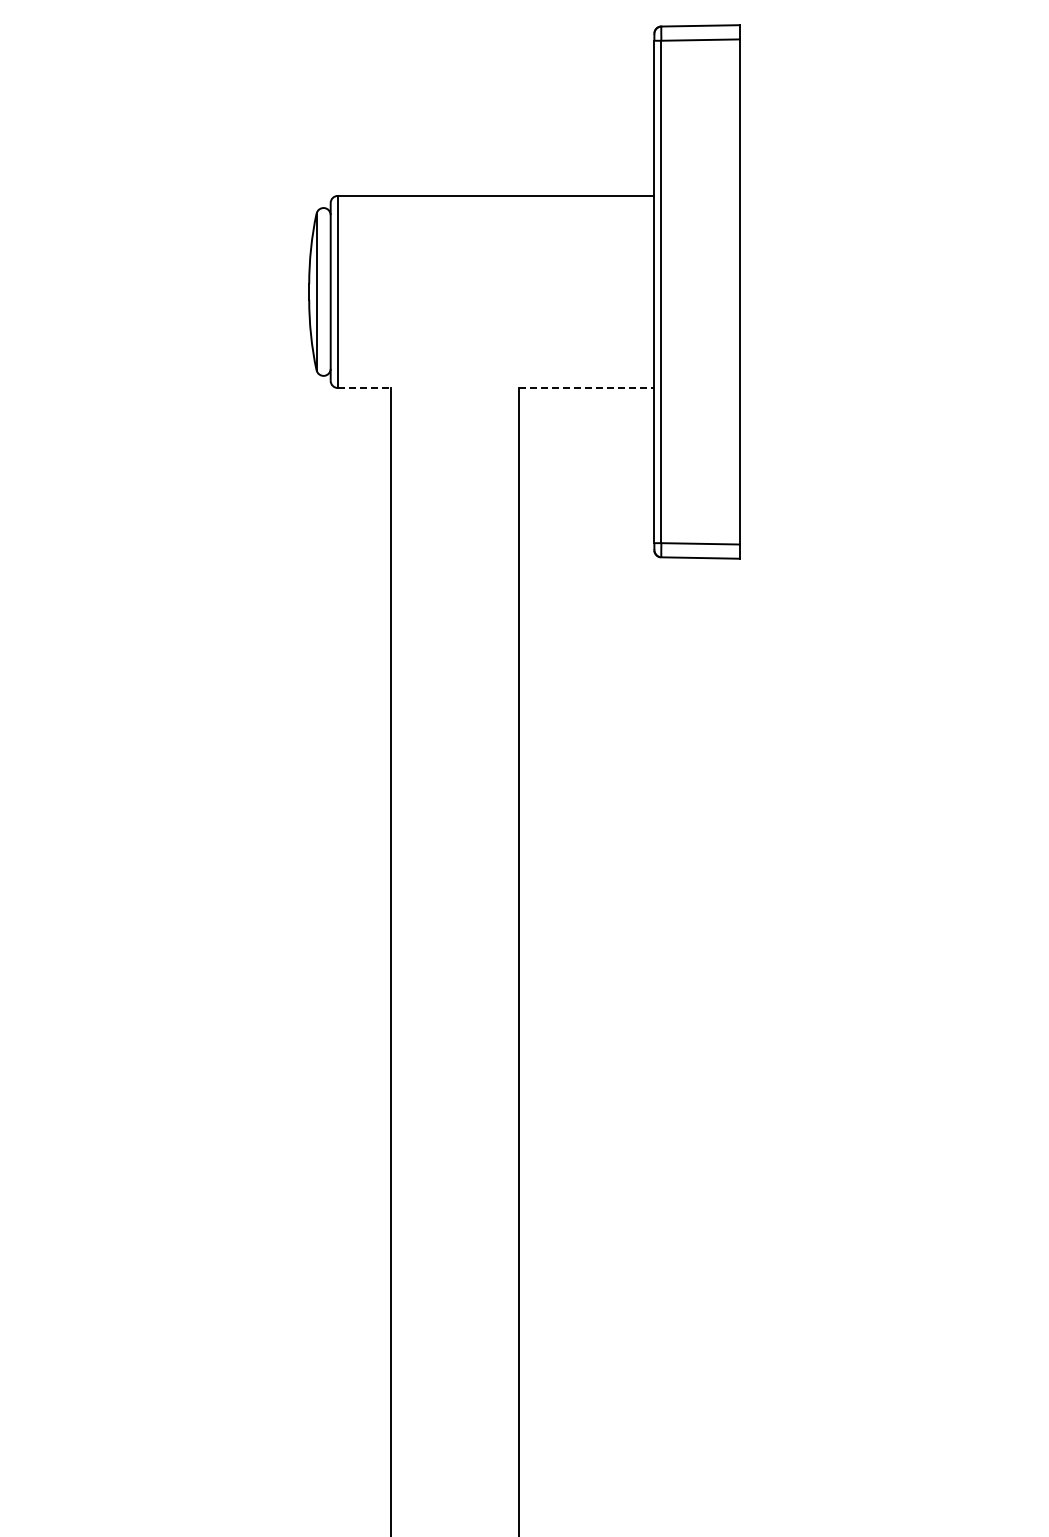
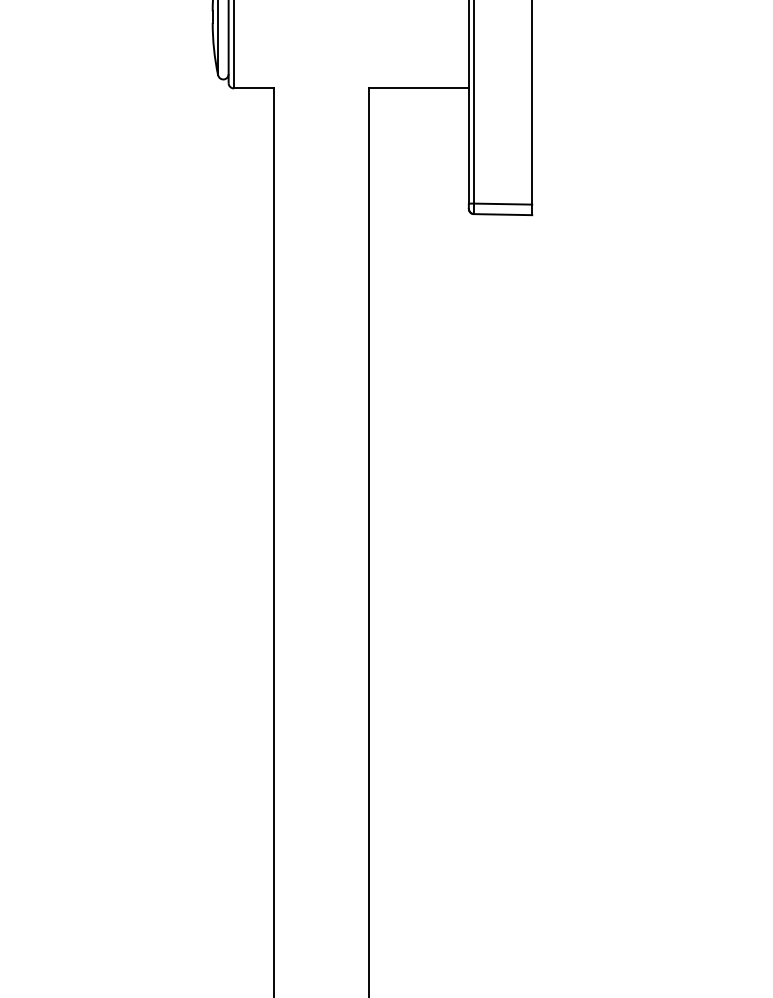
line: (364, 388) -> (253, 88), dashed -> solid
line: (586, 388) -> (418, 88), dashed -> solid

